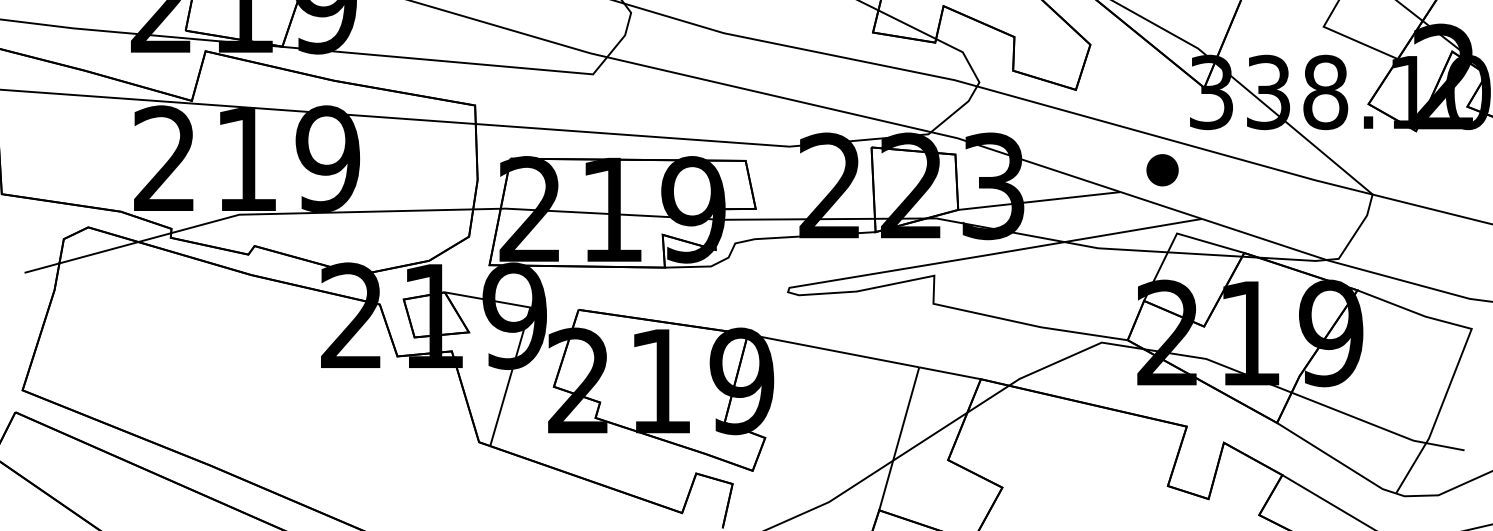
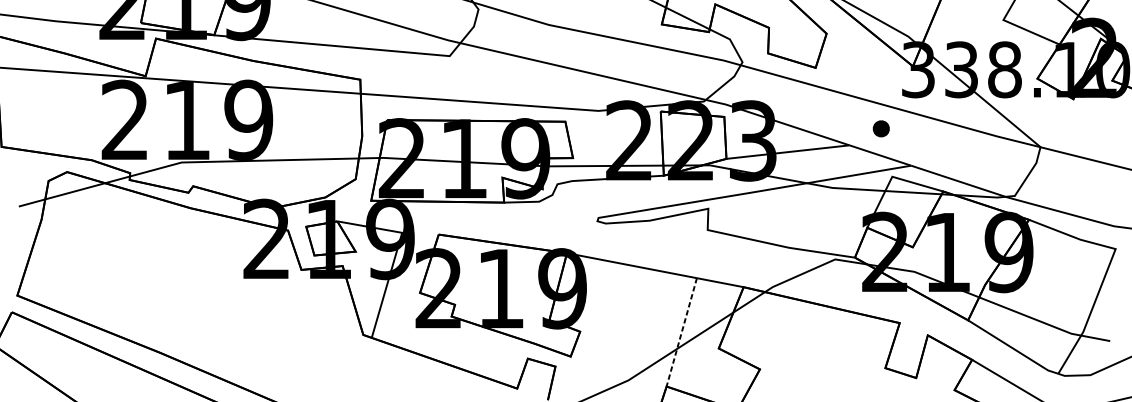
part: (1162, 170) -> (881, 128), size x0.7
line: (899, 439) -> (681, 332), solid -> dashed

